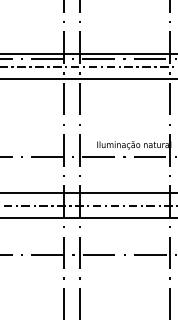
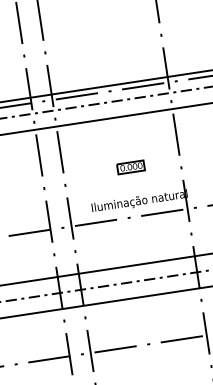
part: (131, 118) -> (130, 167), added

